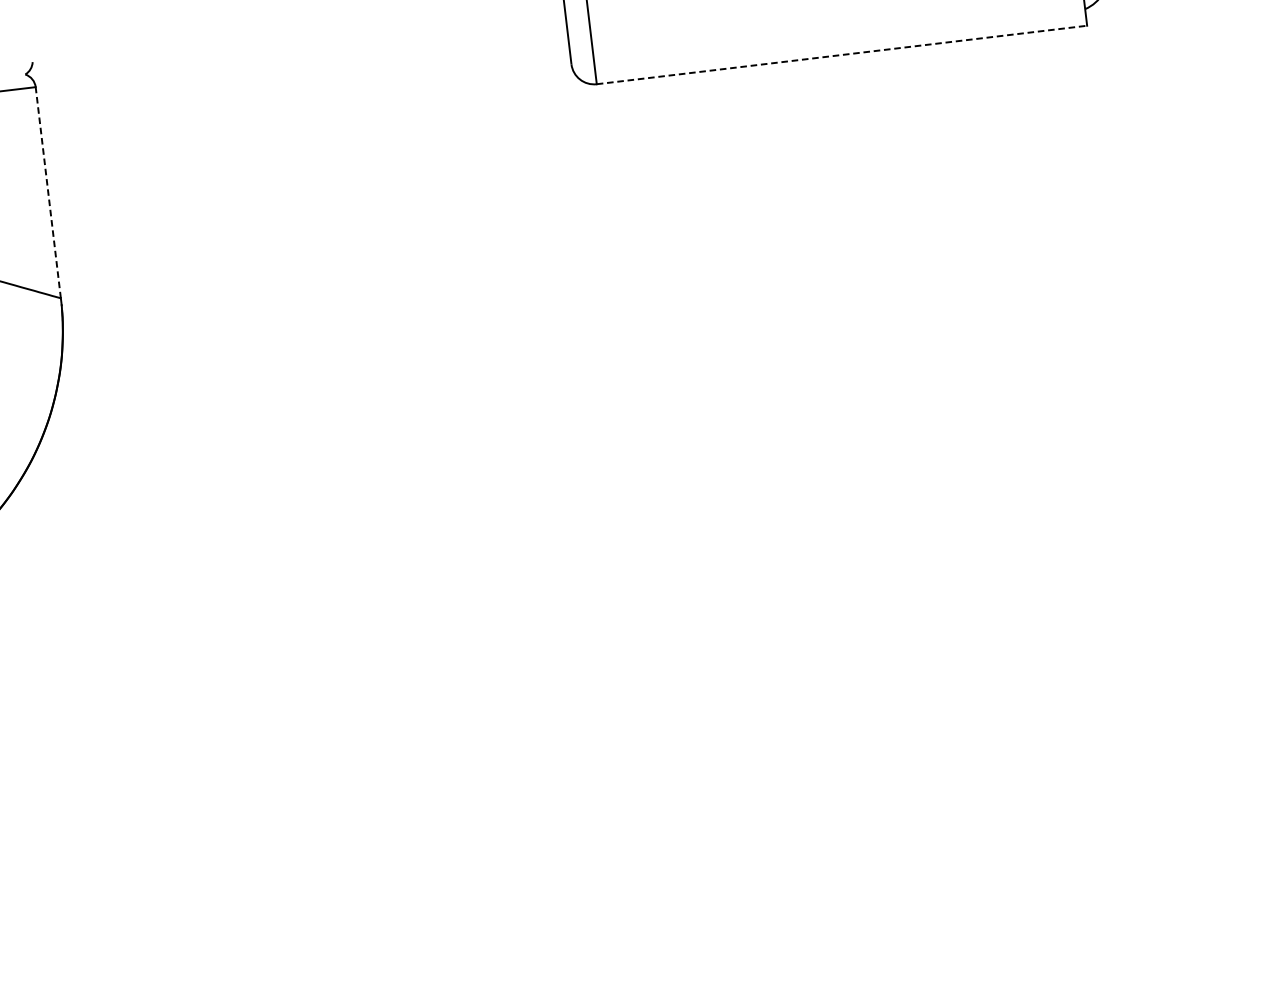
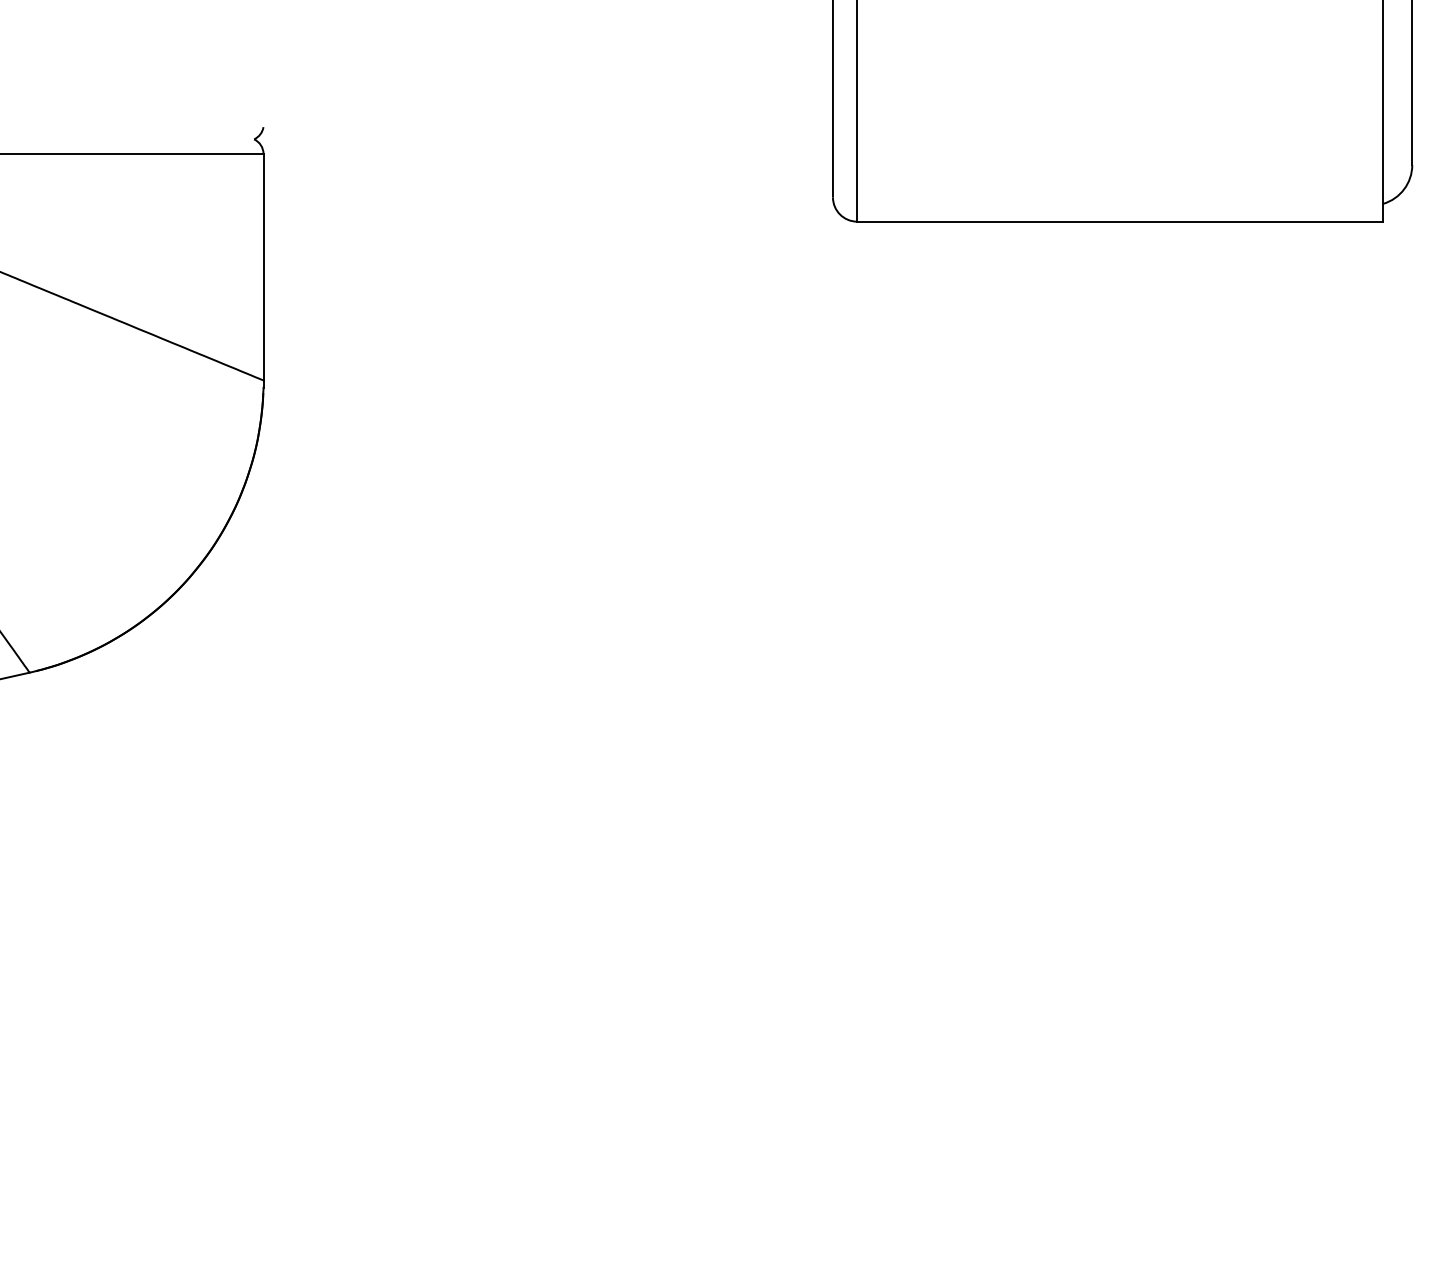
line: (842, 54) -> (1120, 221), dashed -> solid
line: (48, 192) -> (263, 266), dashed -> solid

